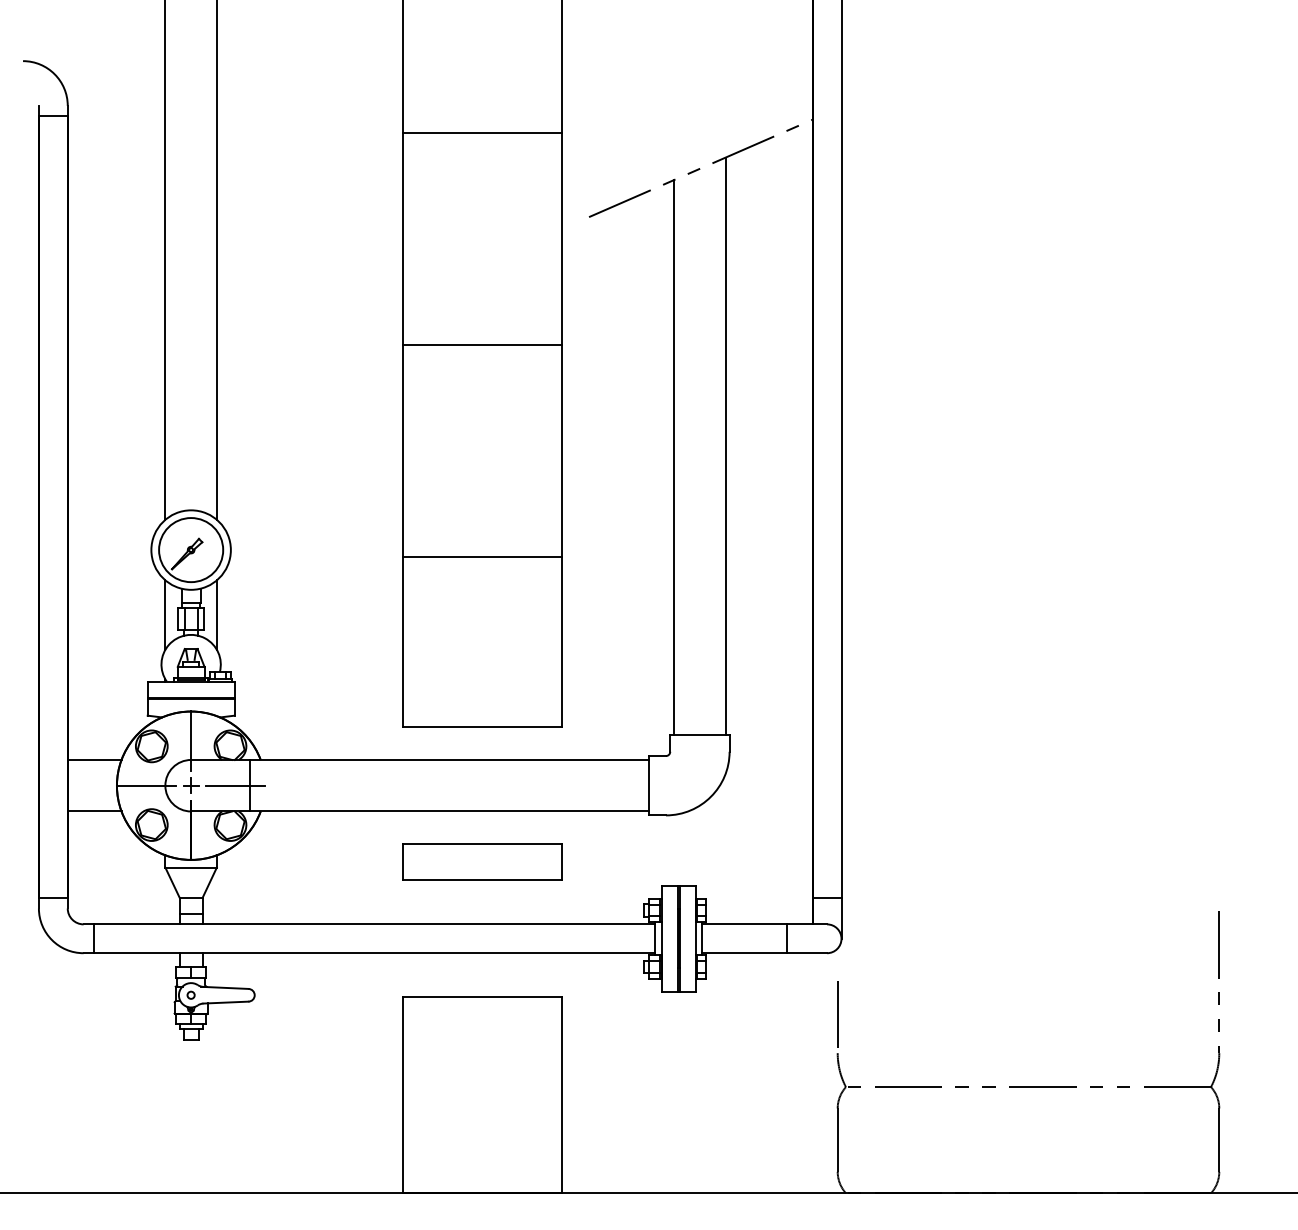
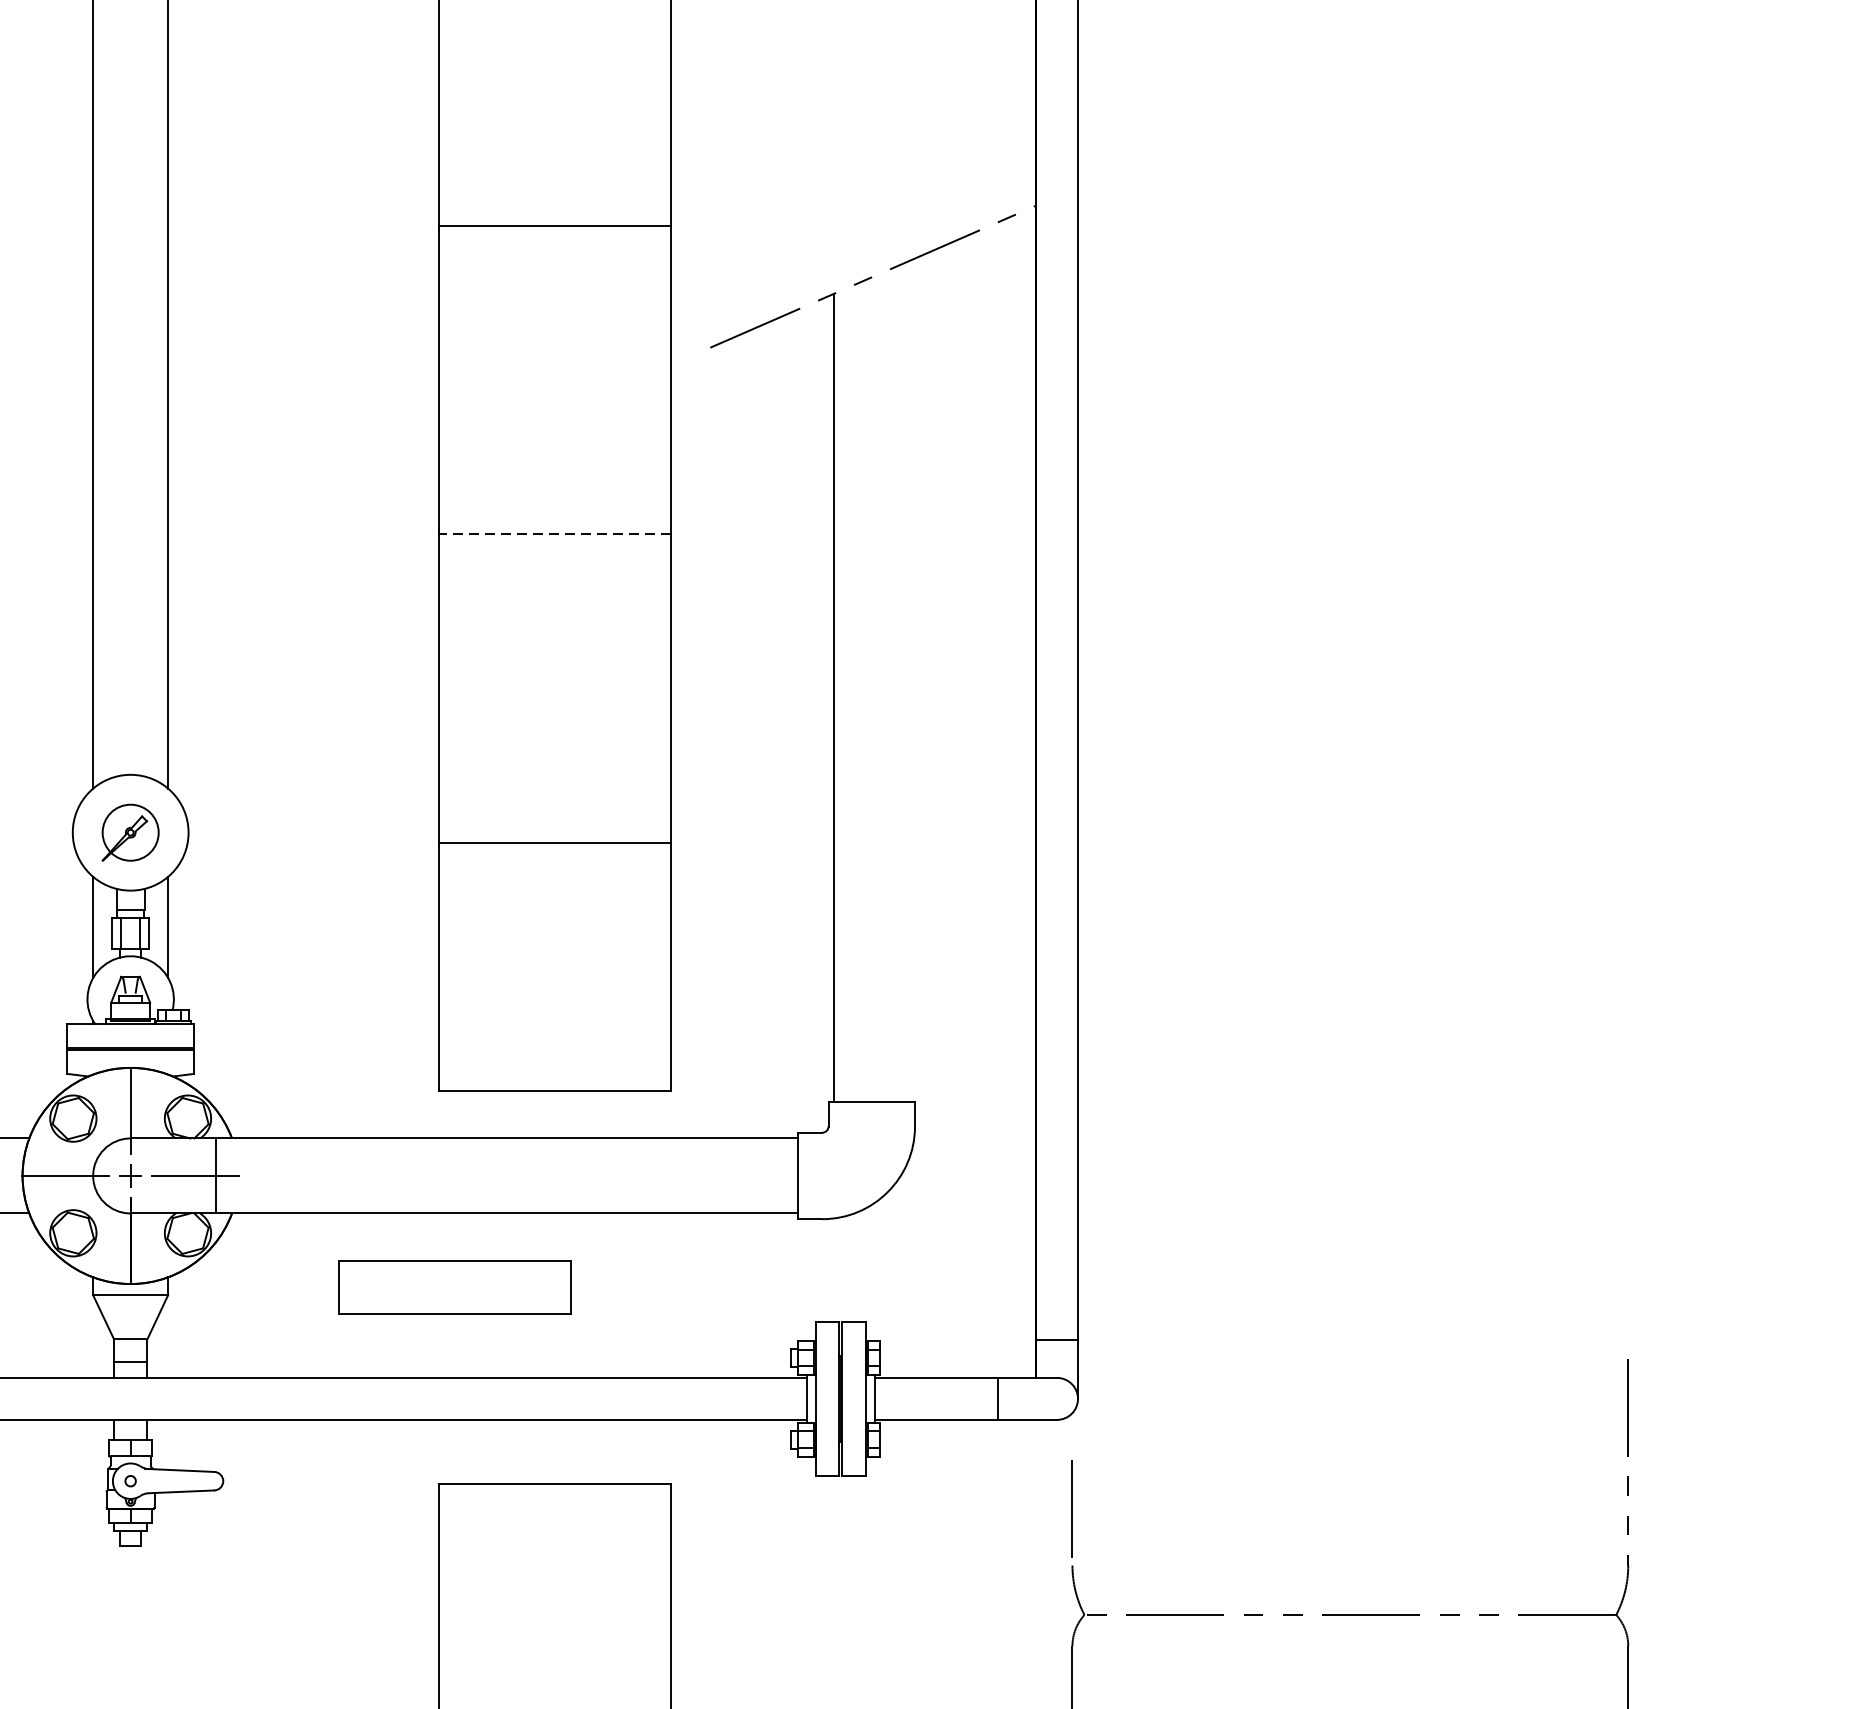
line: (482, 345) -> (555, 534), solid -> dashed
line: (725, 445) -> (909, 680), removed
circle: (191, 550) -> (131, 833), size x0.6
part: (482, 861) -> (454, 1286), moved

